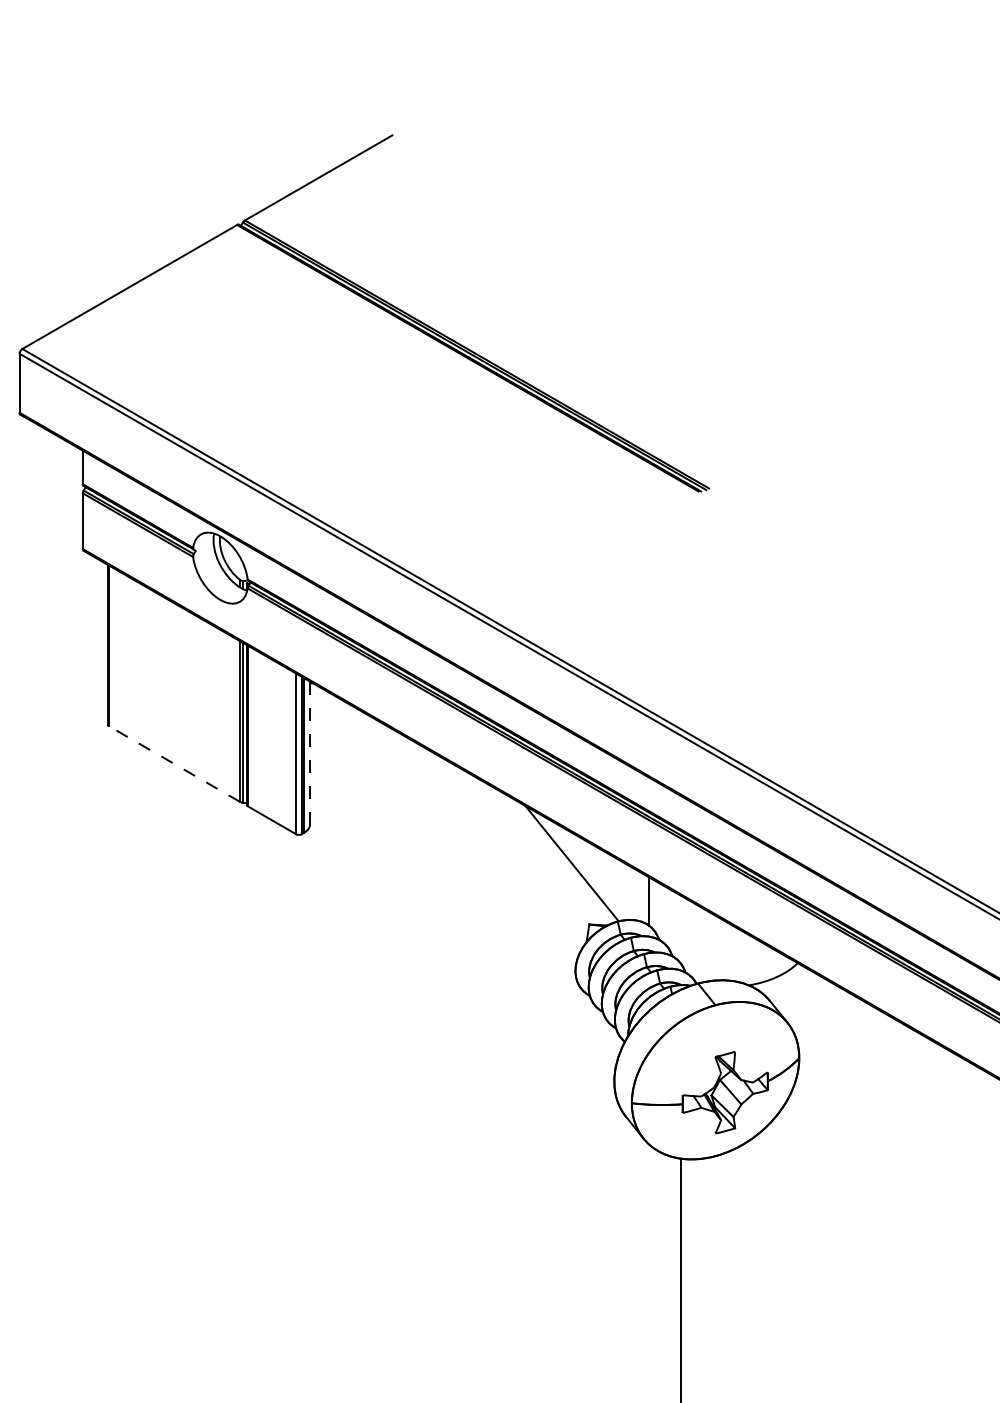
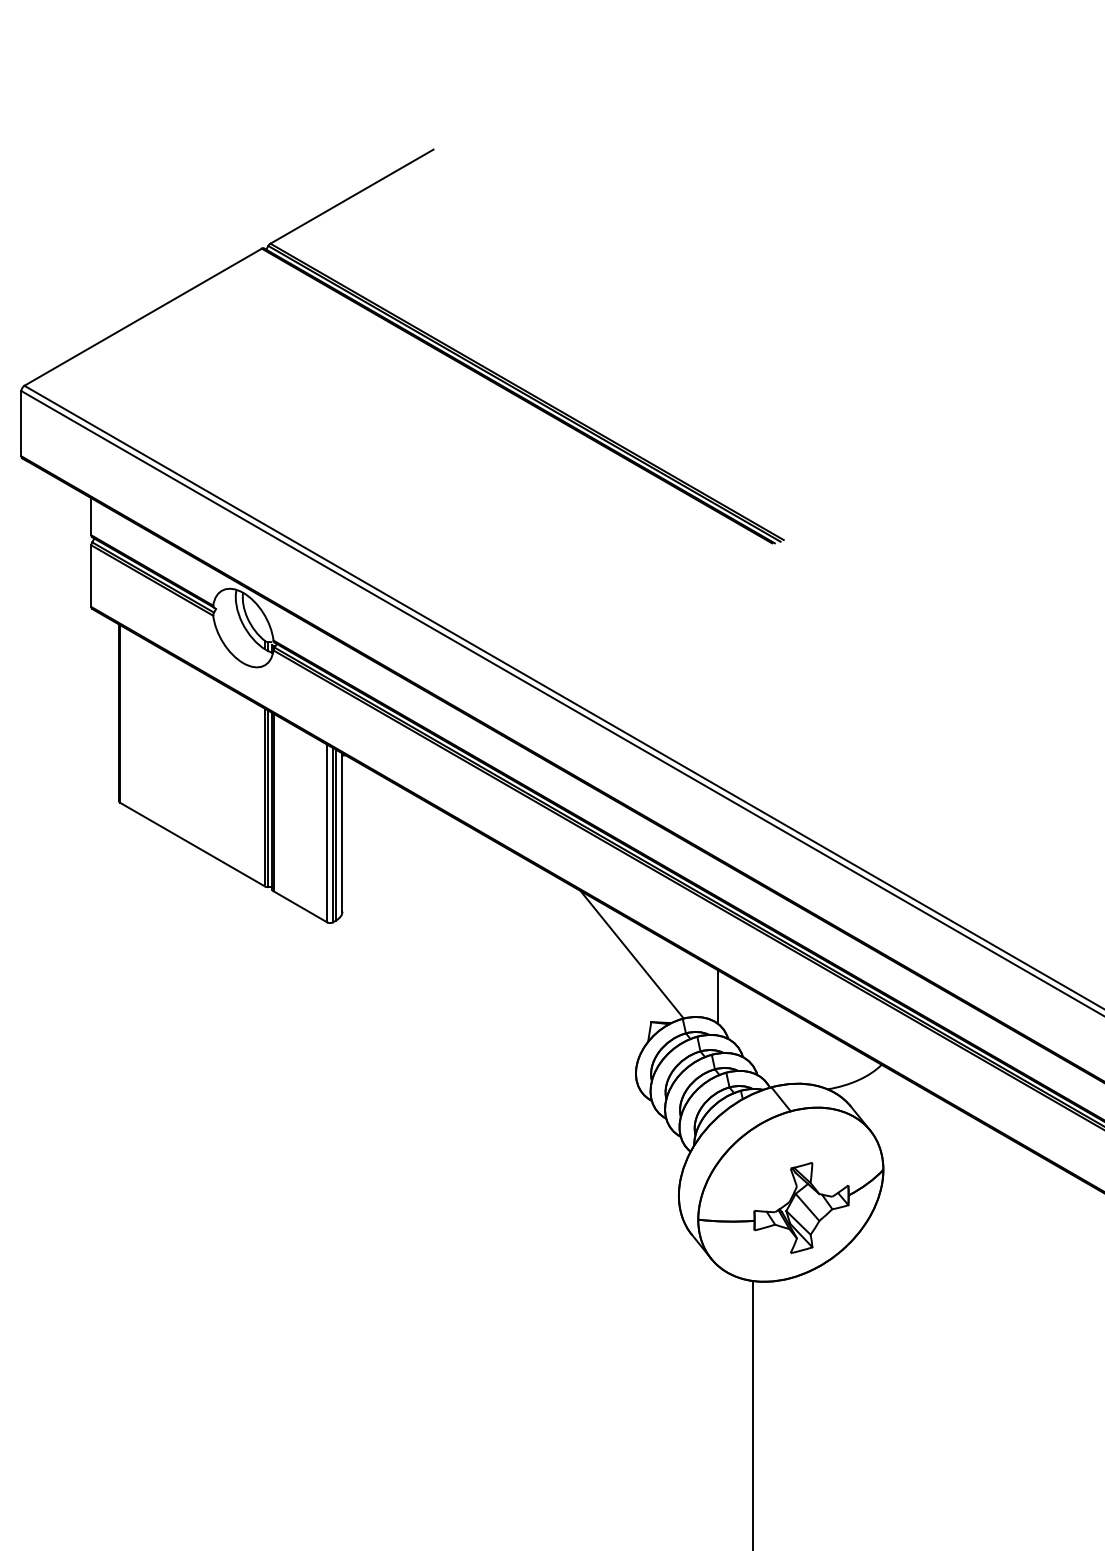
line: (310, 753) -> (342, 832), dashed -> solid
line: (174, 763) -> (192, 844), dashed -> solid

